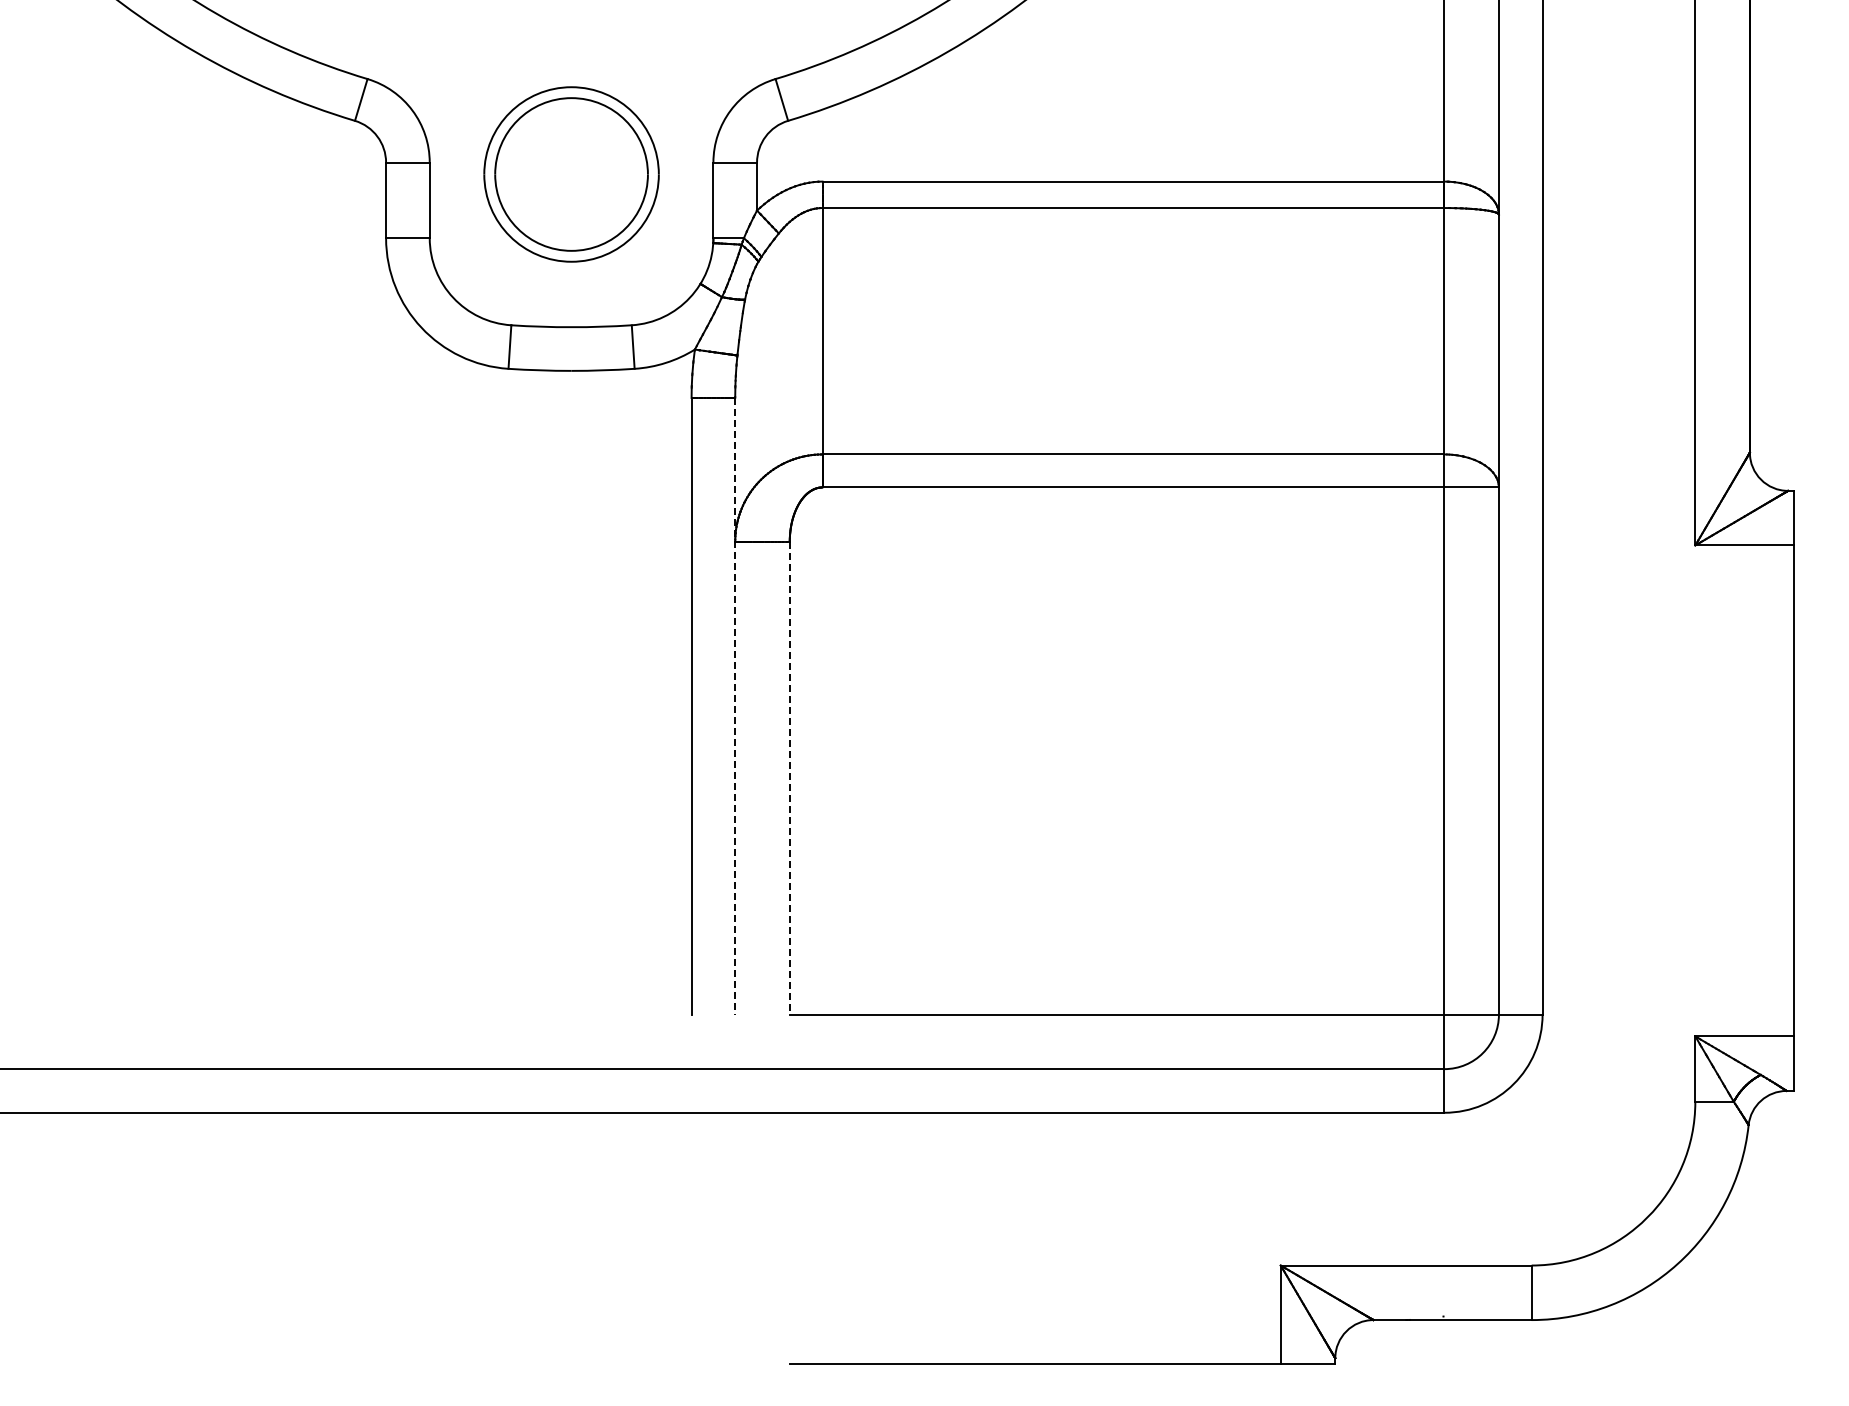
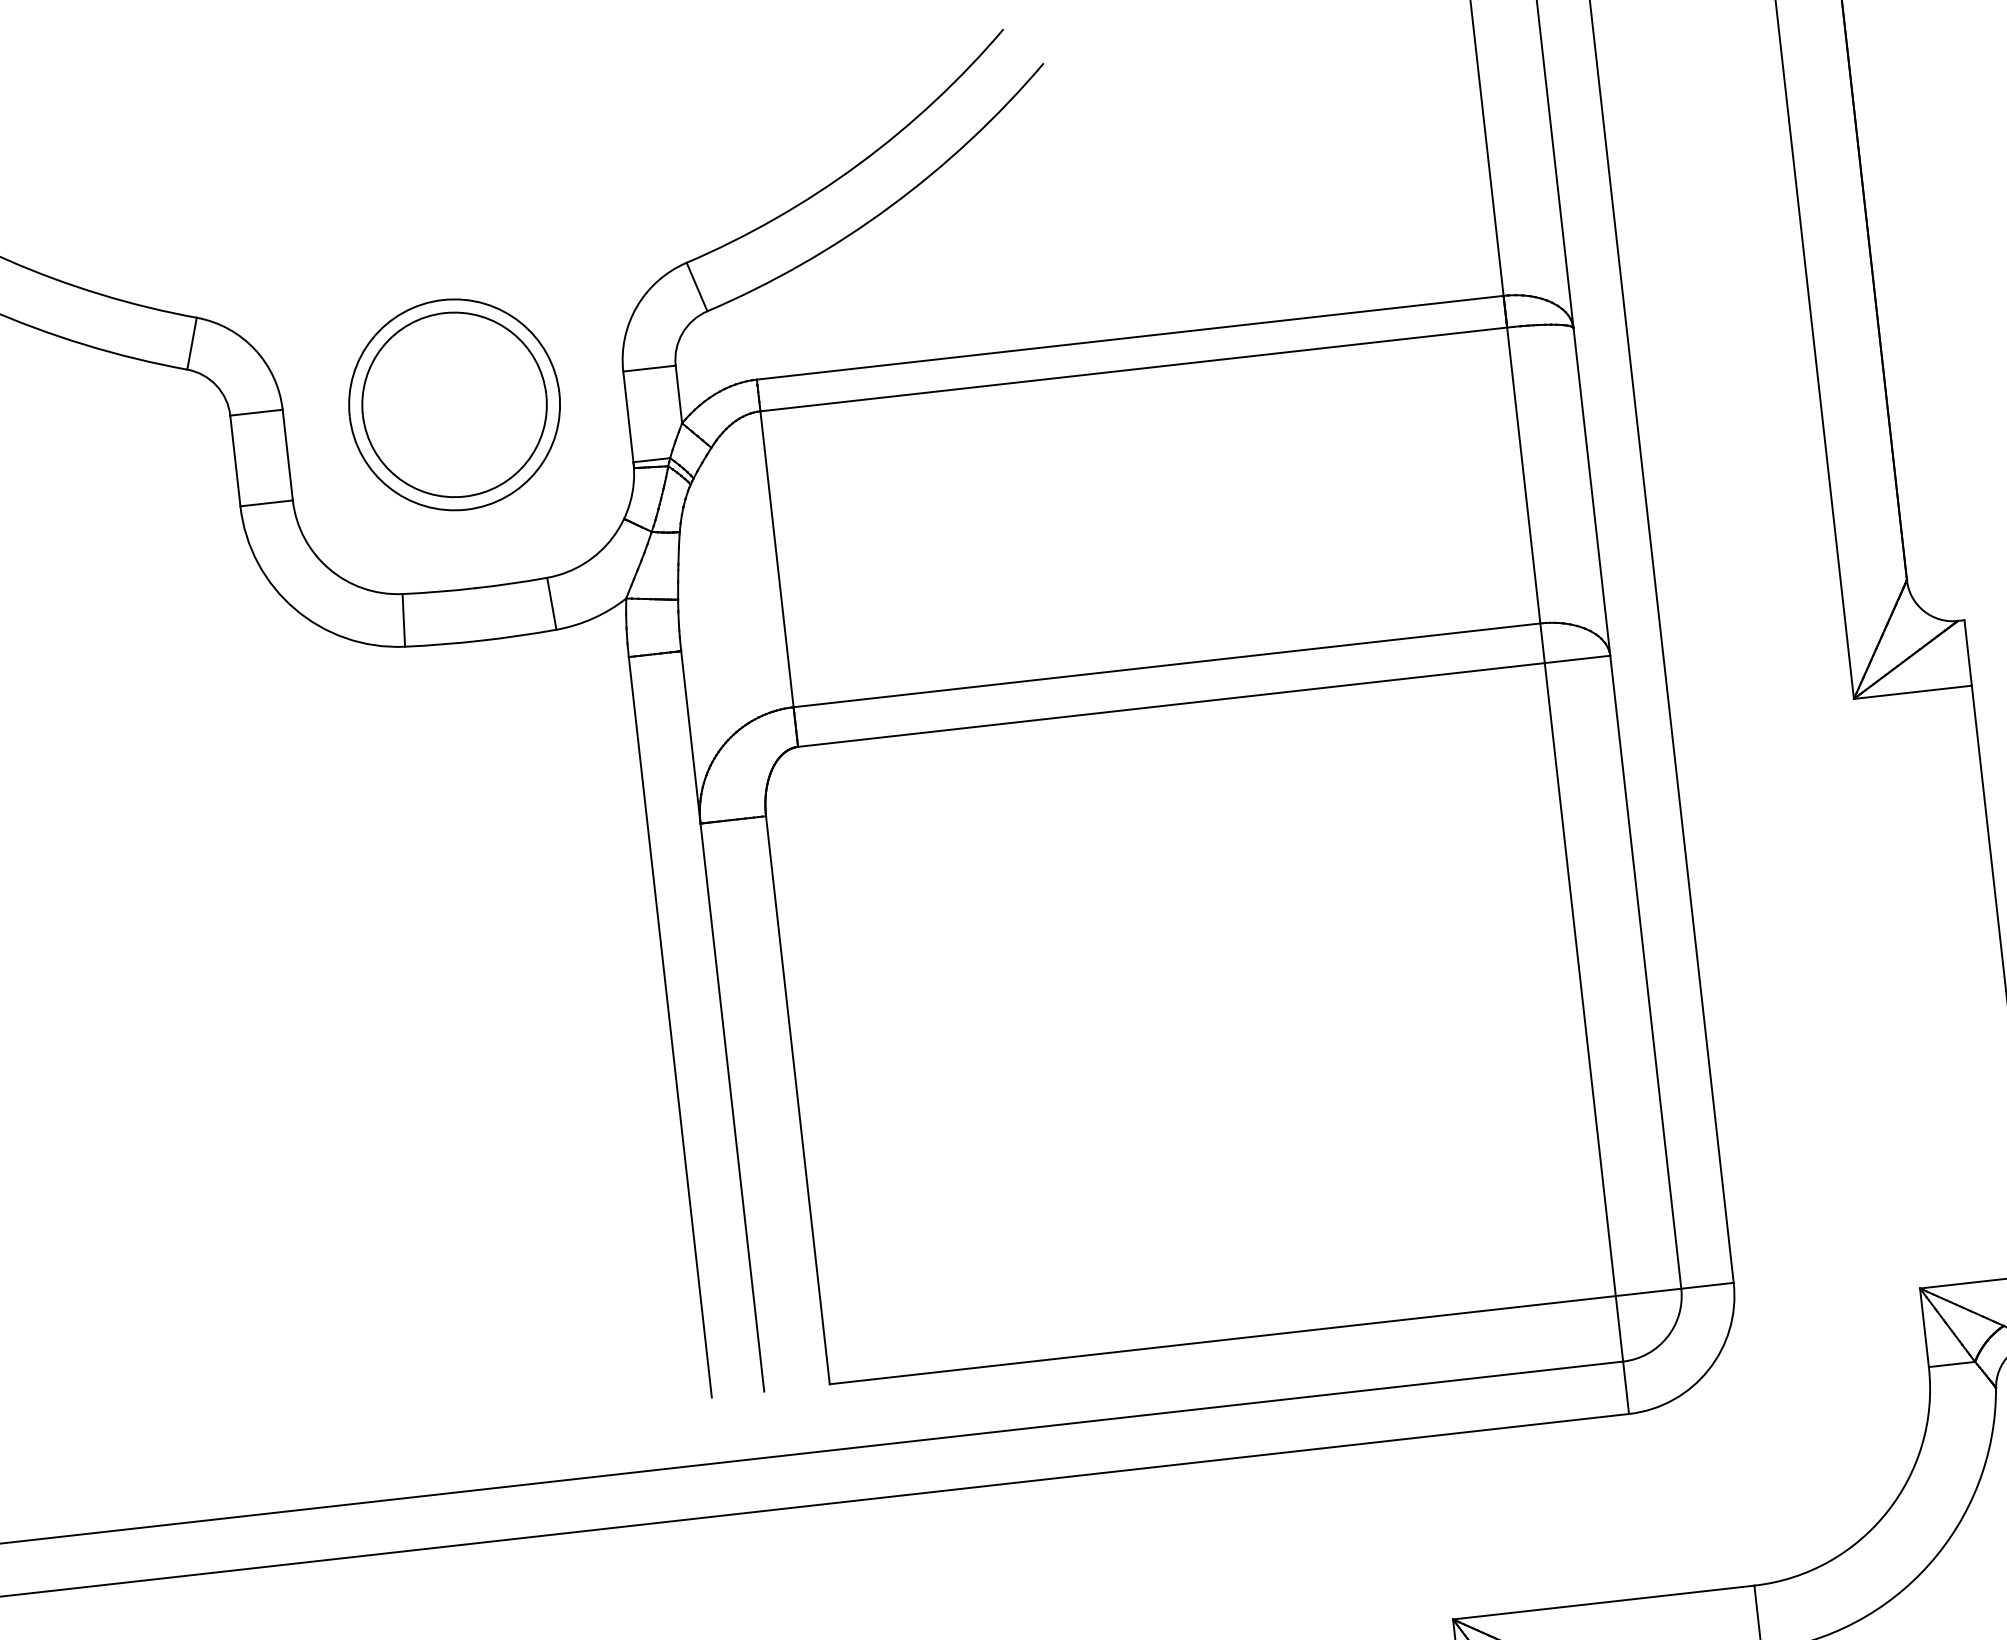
line: (735, 706) -> (723, 1021), dashed -> solid
line: (789, 778) -> (797, 1100), dashed -> solid

